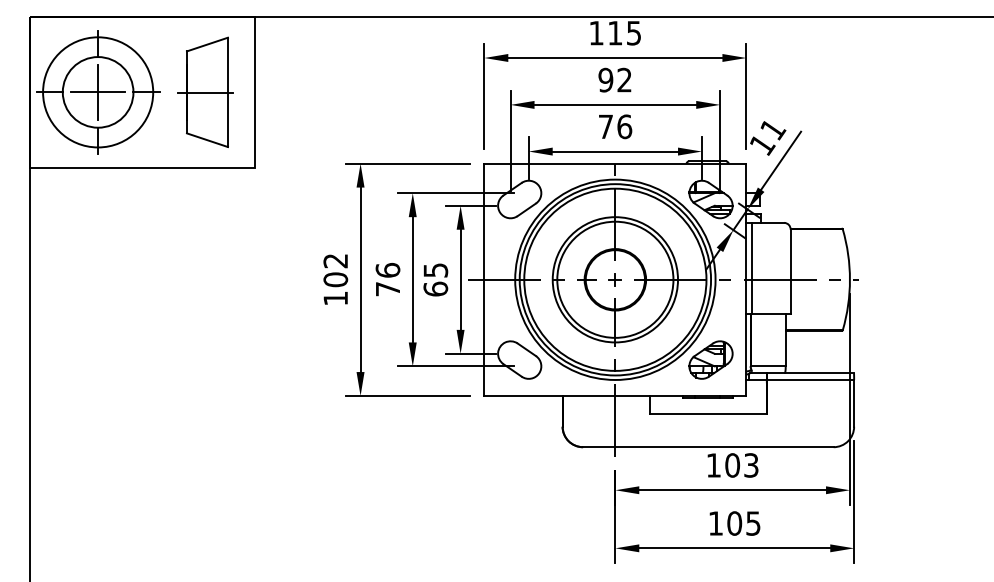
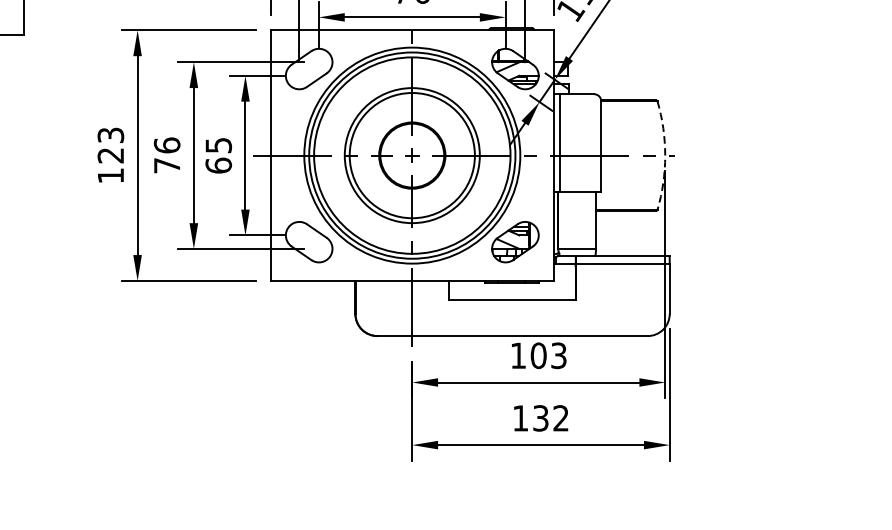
text: (335, 270) -> (110, 145), 102 -> 123
arc: (849, 279) -> (664, 155), solid -> dashed
text: (743, 523) -> (550, 418), 105 -> 132

